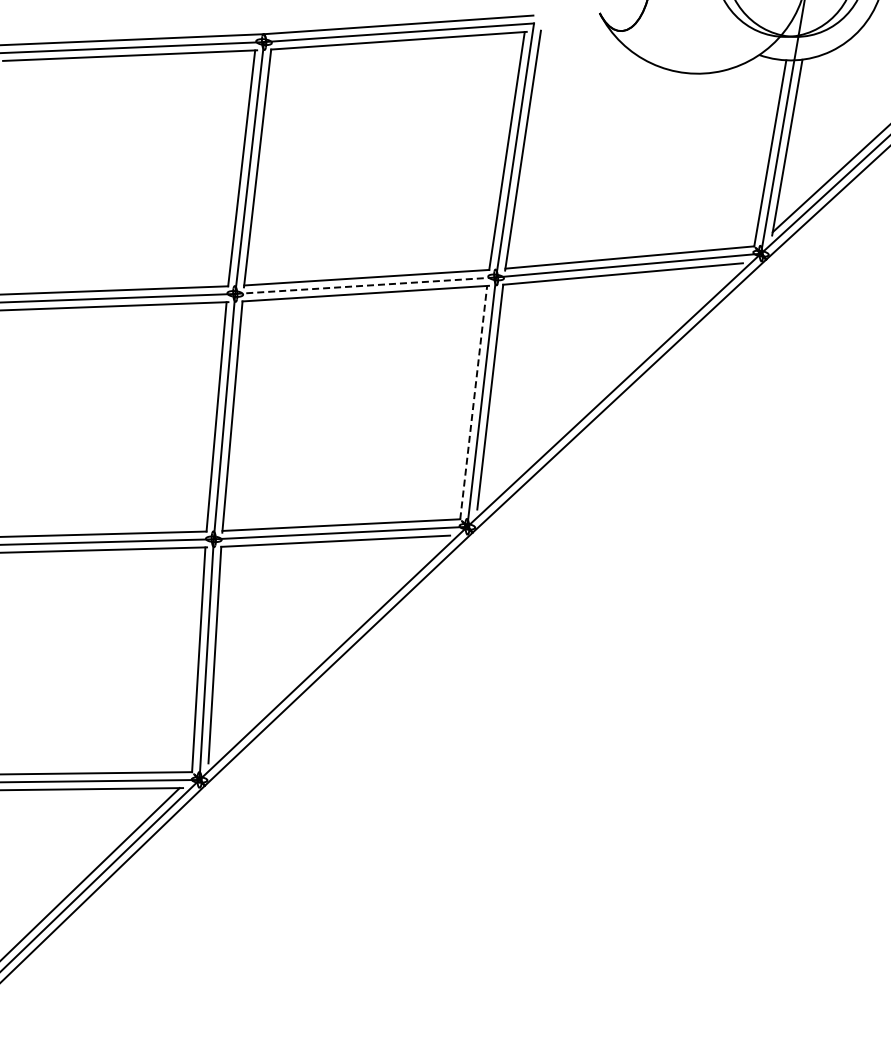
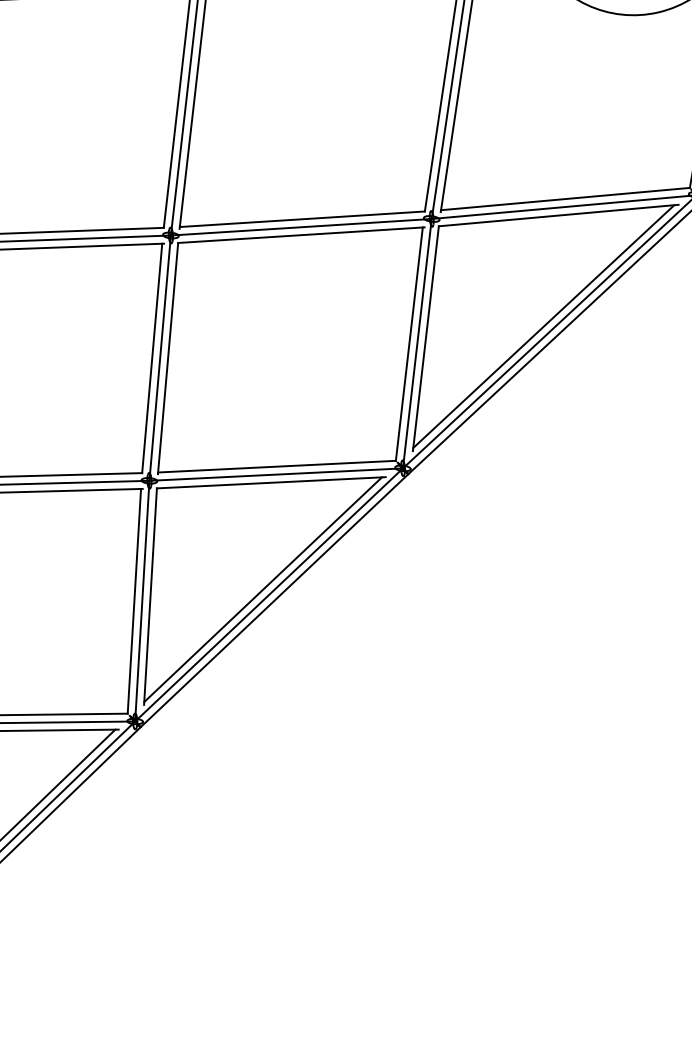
line: (365, 285) -> (301, 227), dashed -> solid
line: (607, 384) -> (543, 326), added
line: (473, 402) -> (409, 344), dashed -> solid
line: (327, 647) -> (263, 589), added

